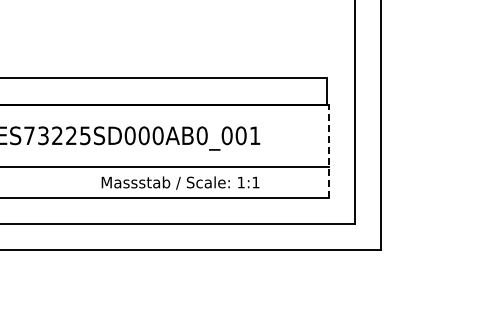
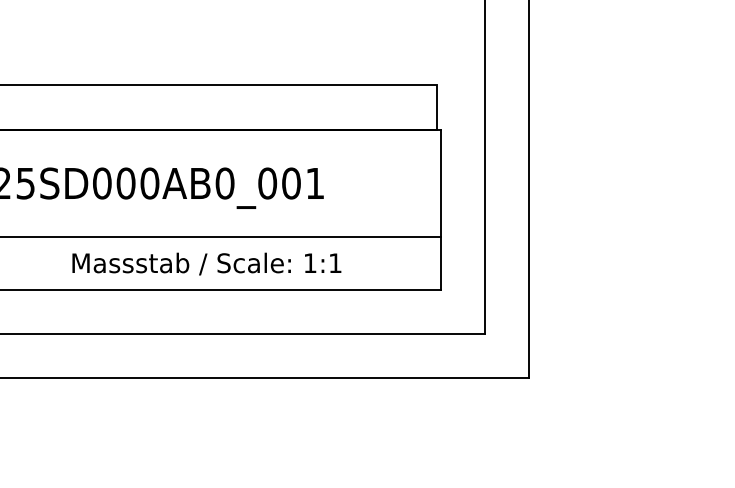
line: (328, 151) -> (440, 210), dashed -> solid
text: (180, 182) -> (206, 263), moved

